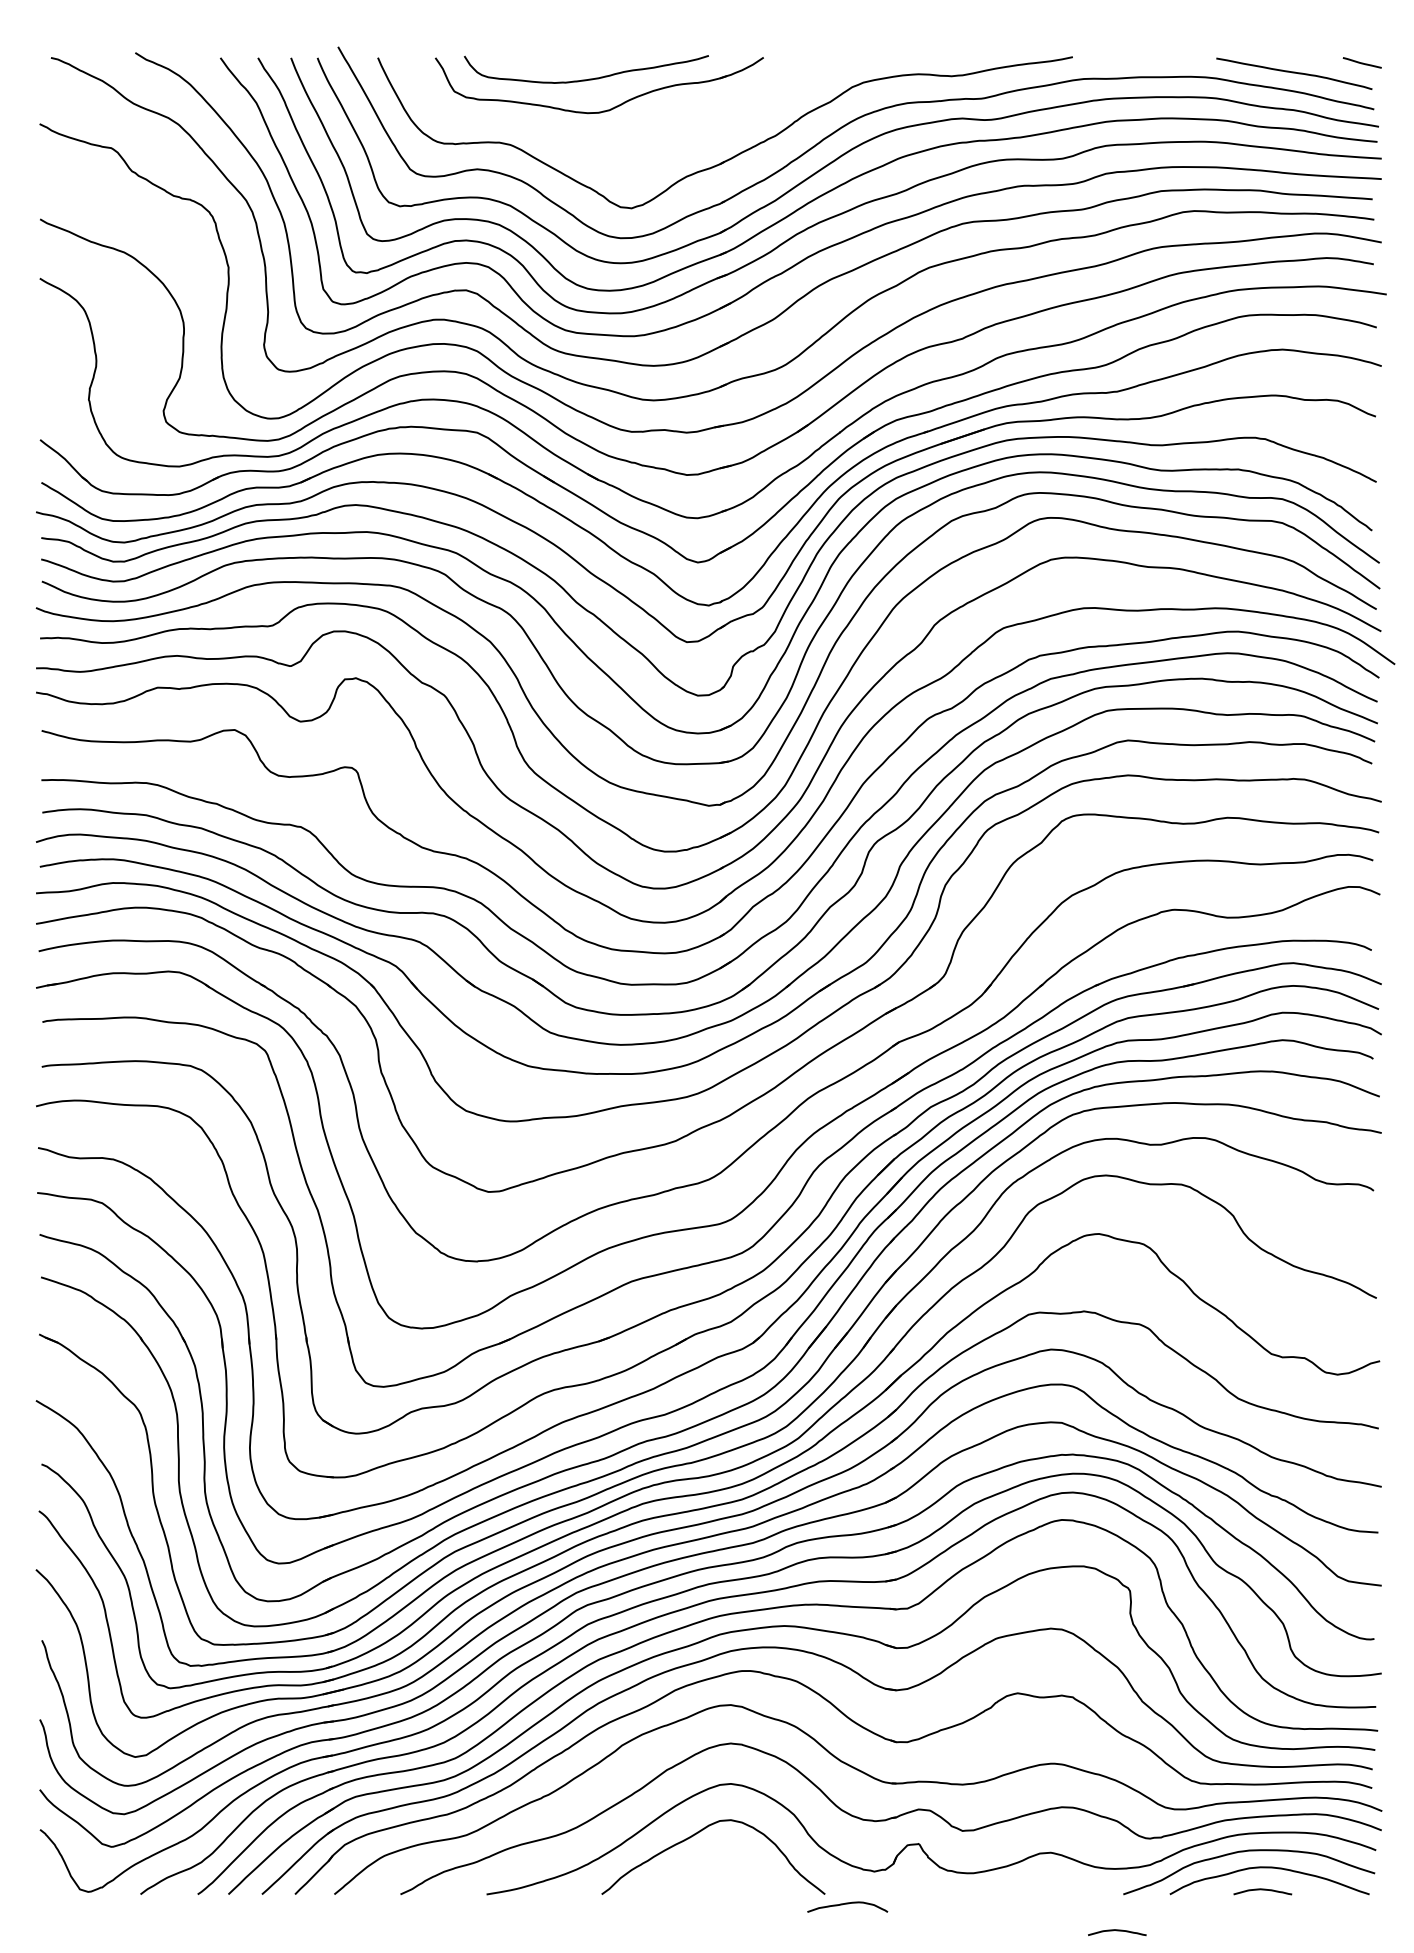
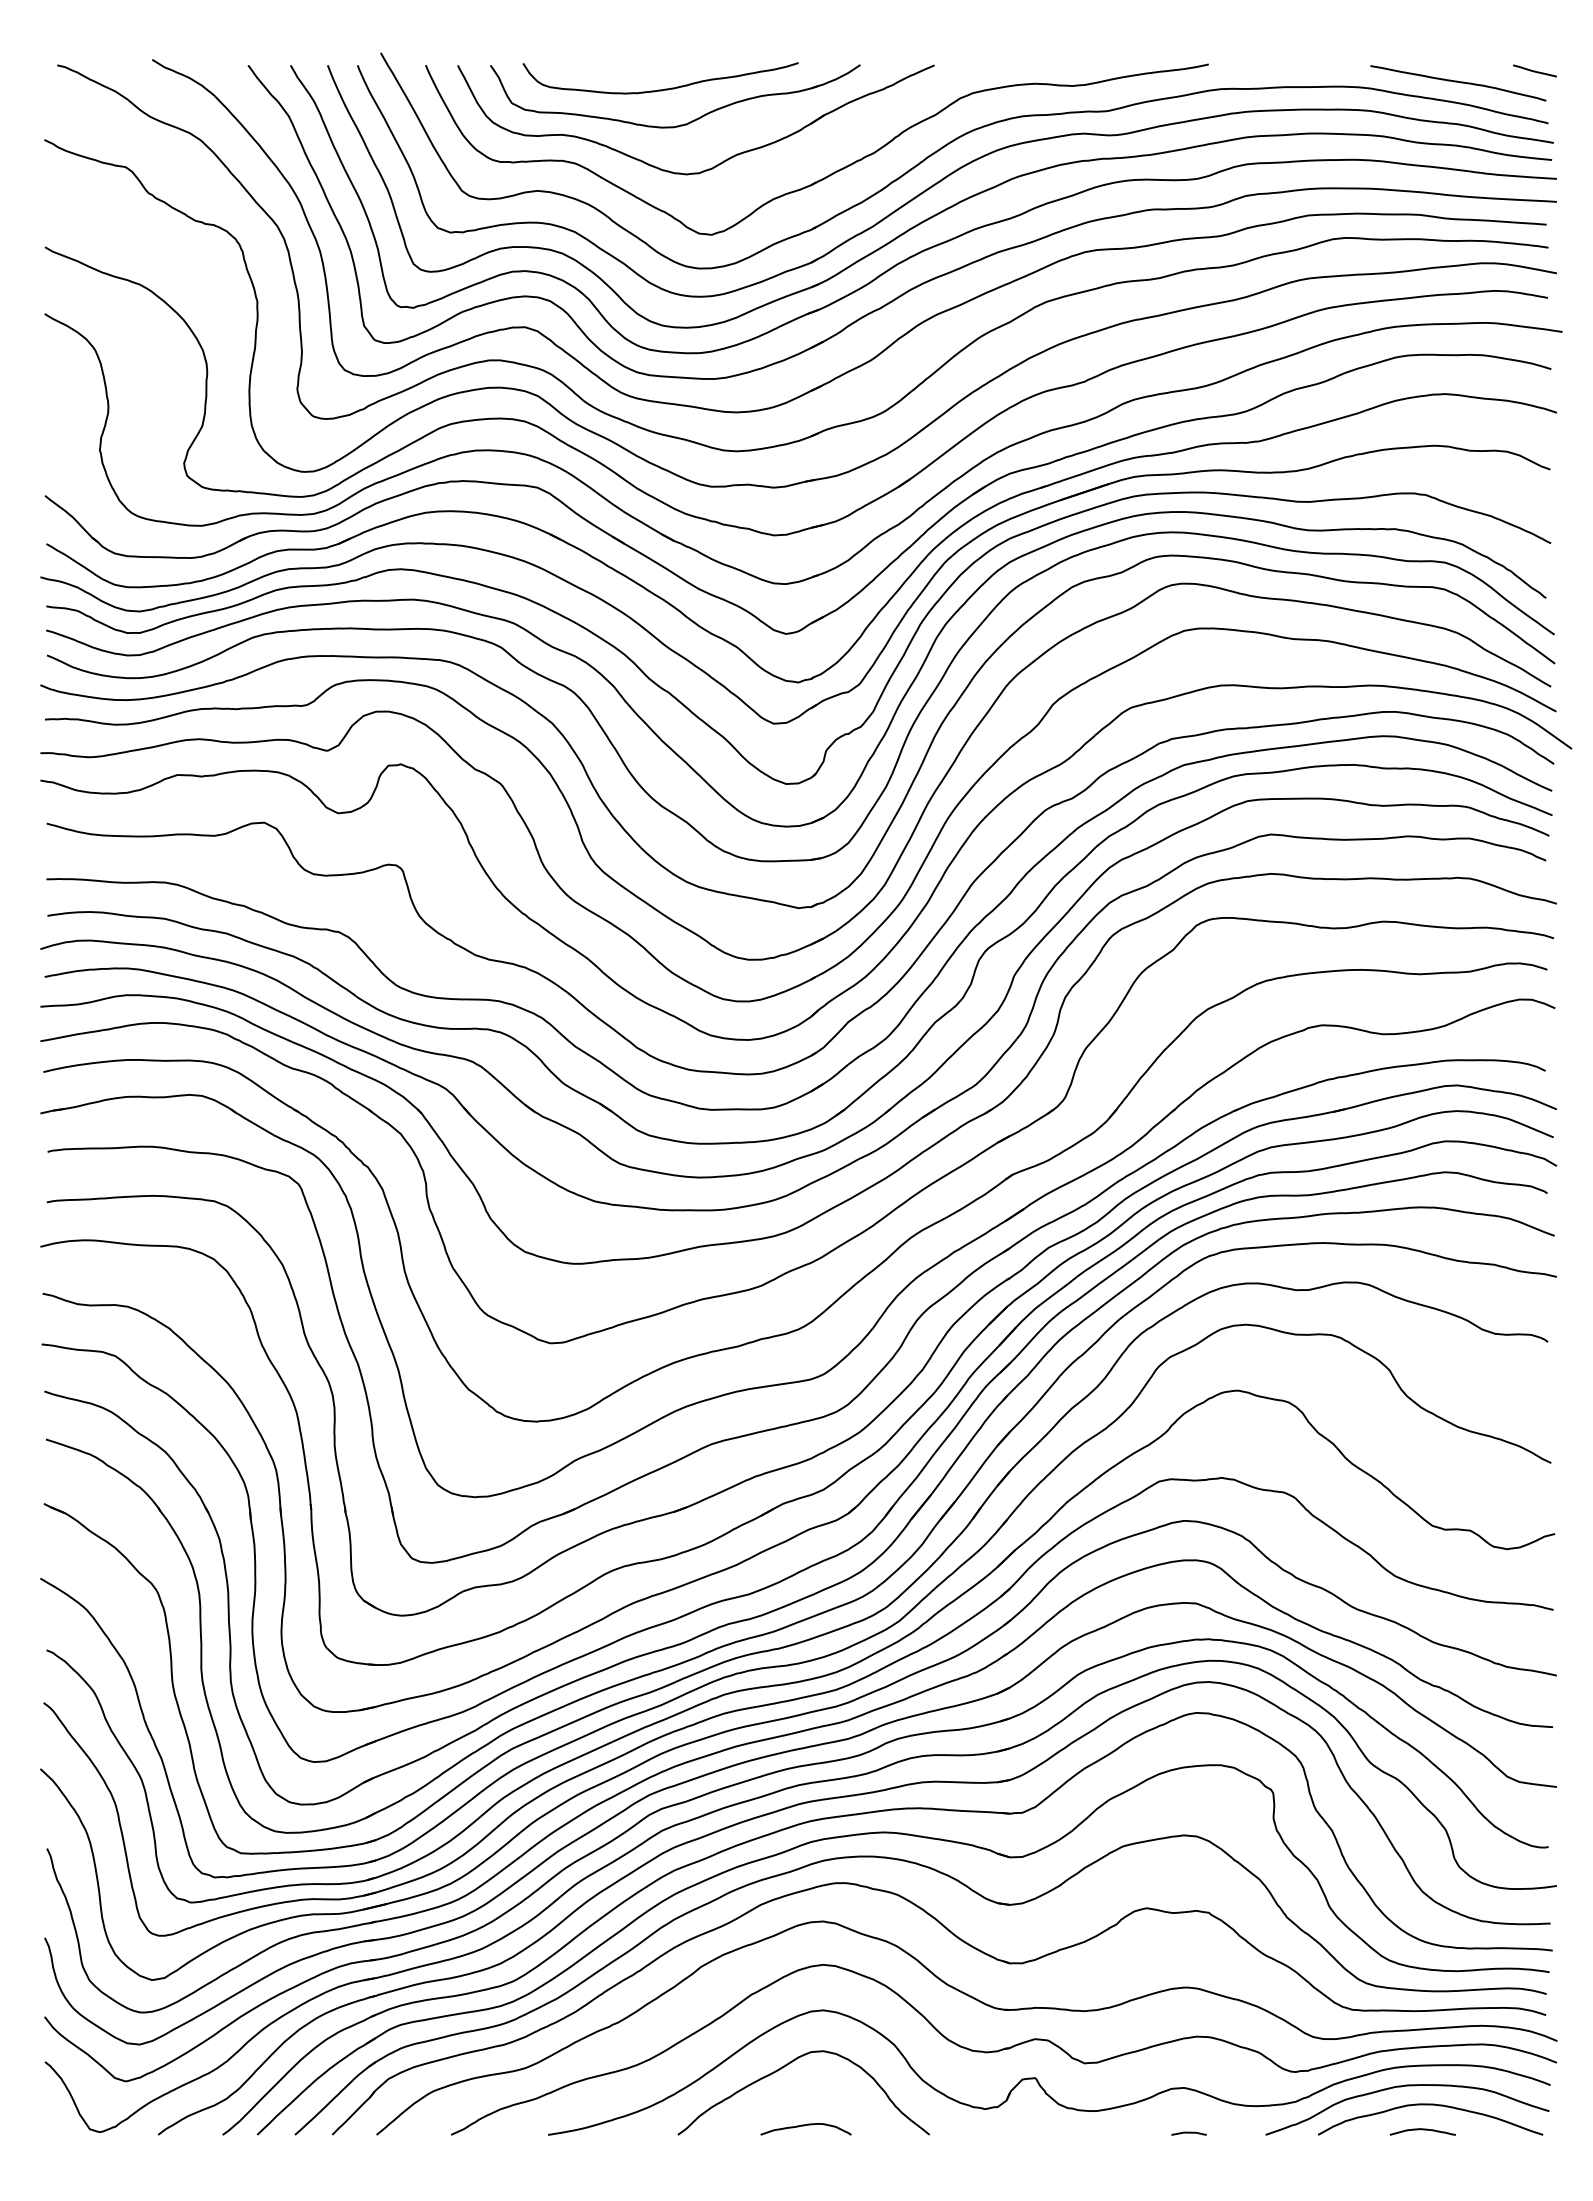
part: (642, 142) -> (723, 160), added
curve: (1054, 1893) -> (1188, 2133), added
curve: (846, 1904) -> (804, 2126), moved
curve: (1116, 1931) -> (1258, 2176), removed

